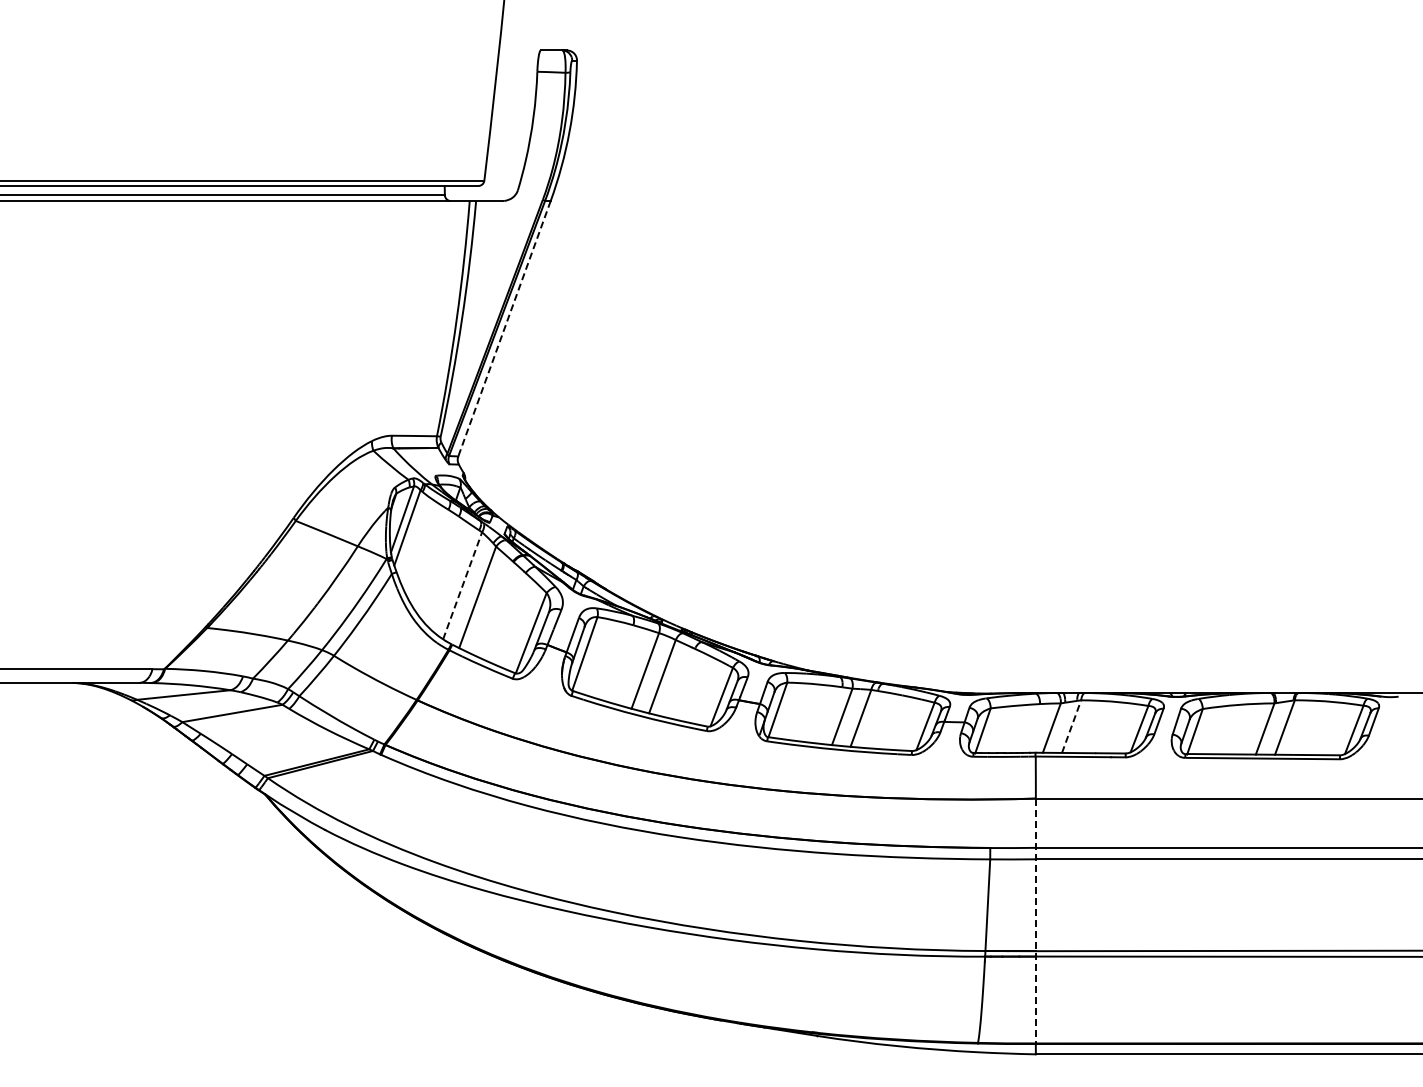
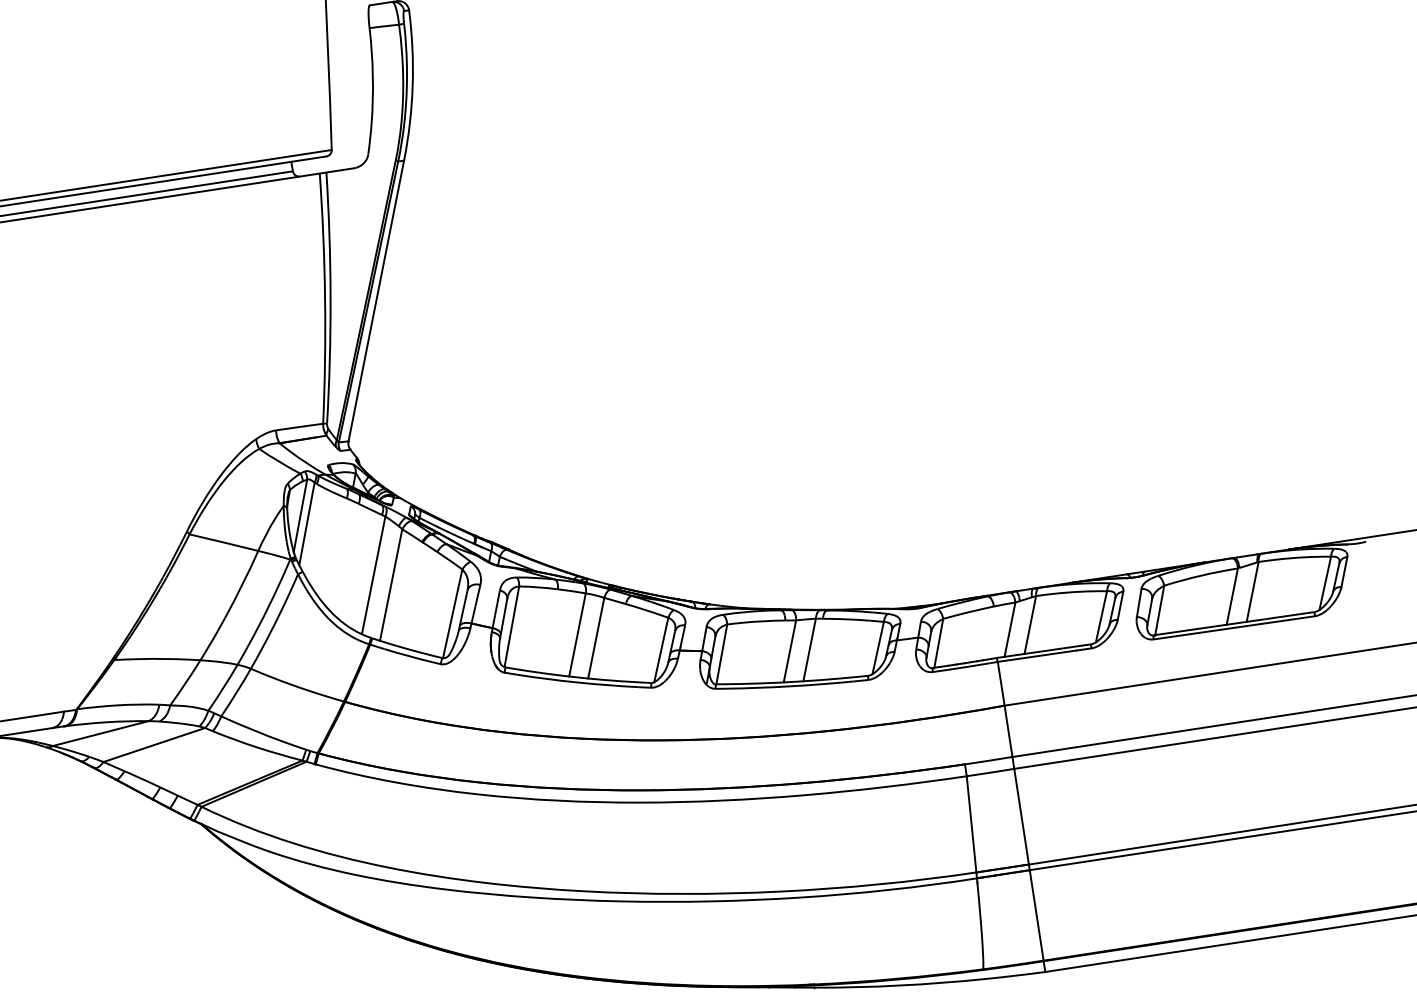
line: (504, 328) -> (376, 300), dashed -> solid
line: (462, 585) -> (373, 575), dashed -> solid
line: (1071, 726) -> (1030, 624), dashed -> solid
line: (1035, 921) -> (1023, 833), dashed -> solid

